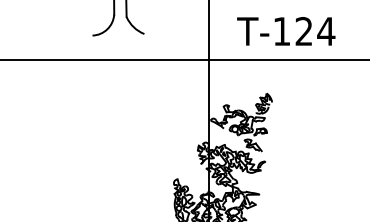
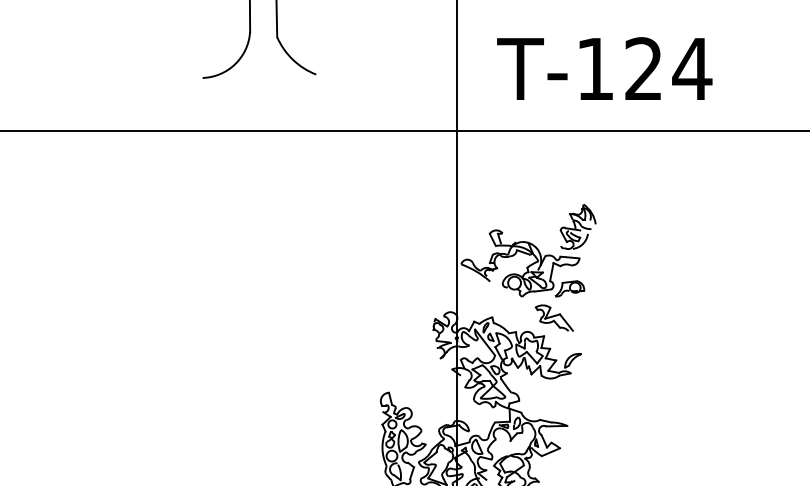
text: (286, 31) -> (605, 69), moved

